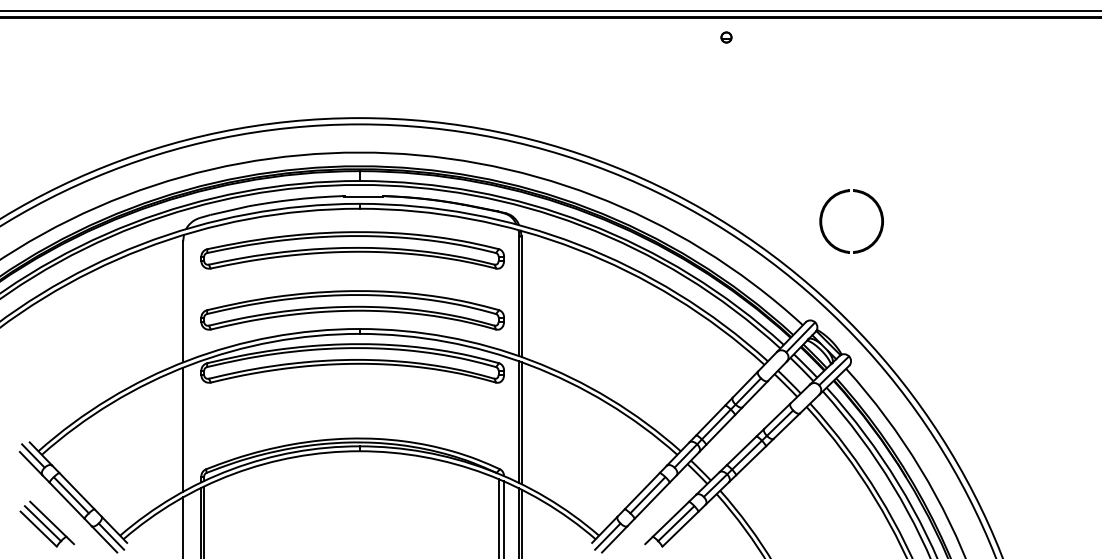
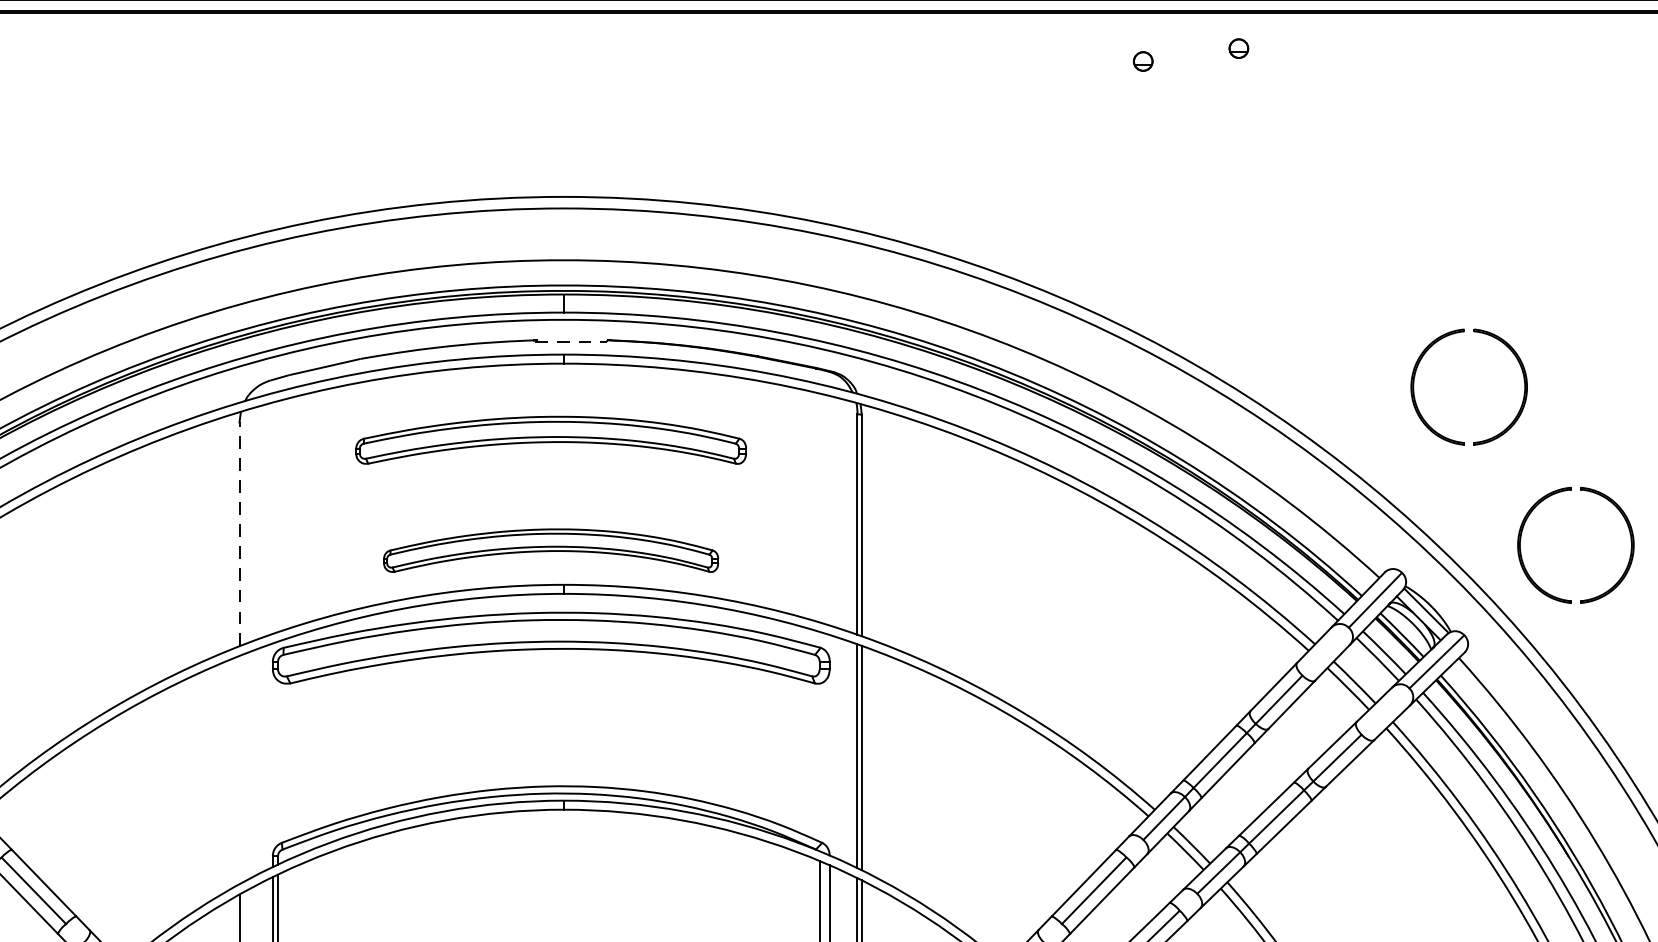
part: (674, 44) -> (1143, 61), added
line: (363, 196) -> (571, 341), solid -> dashed
part: (352, 250) -> (550, 440), size x0.7
part: (889, 286) -> (1538, 506), added
line: (183, 301) -> (240, 534), solid -> dashed
part: (352, 310) -> (550, 550), size x0.6
line: (183, 429) -> (240, 769), removed

